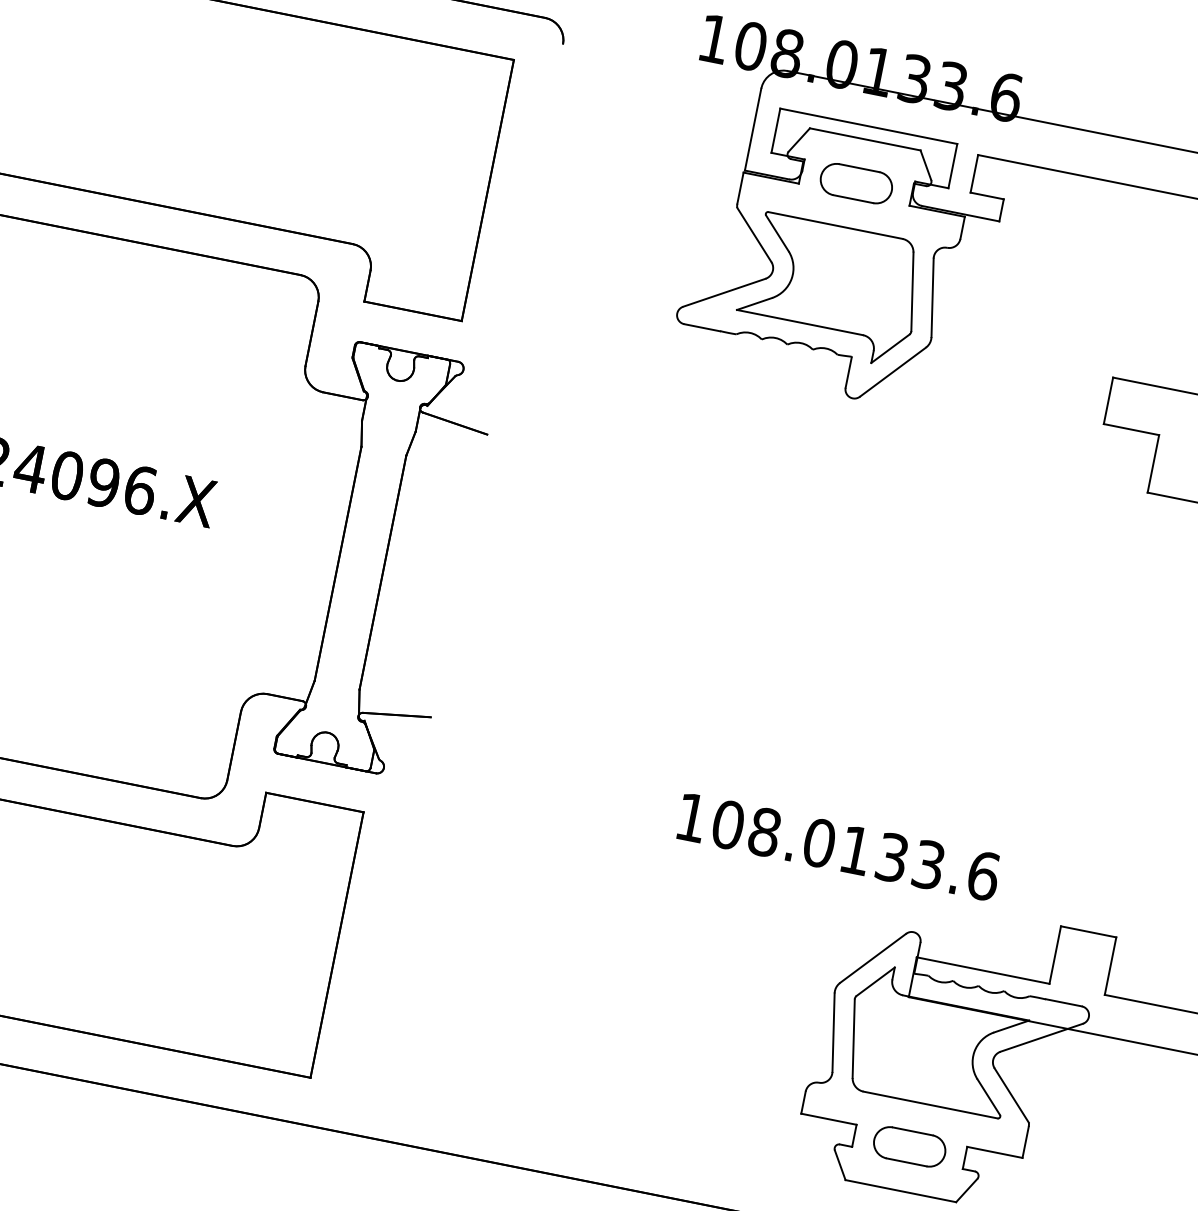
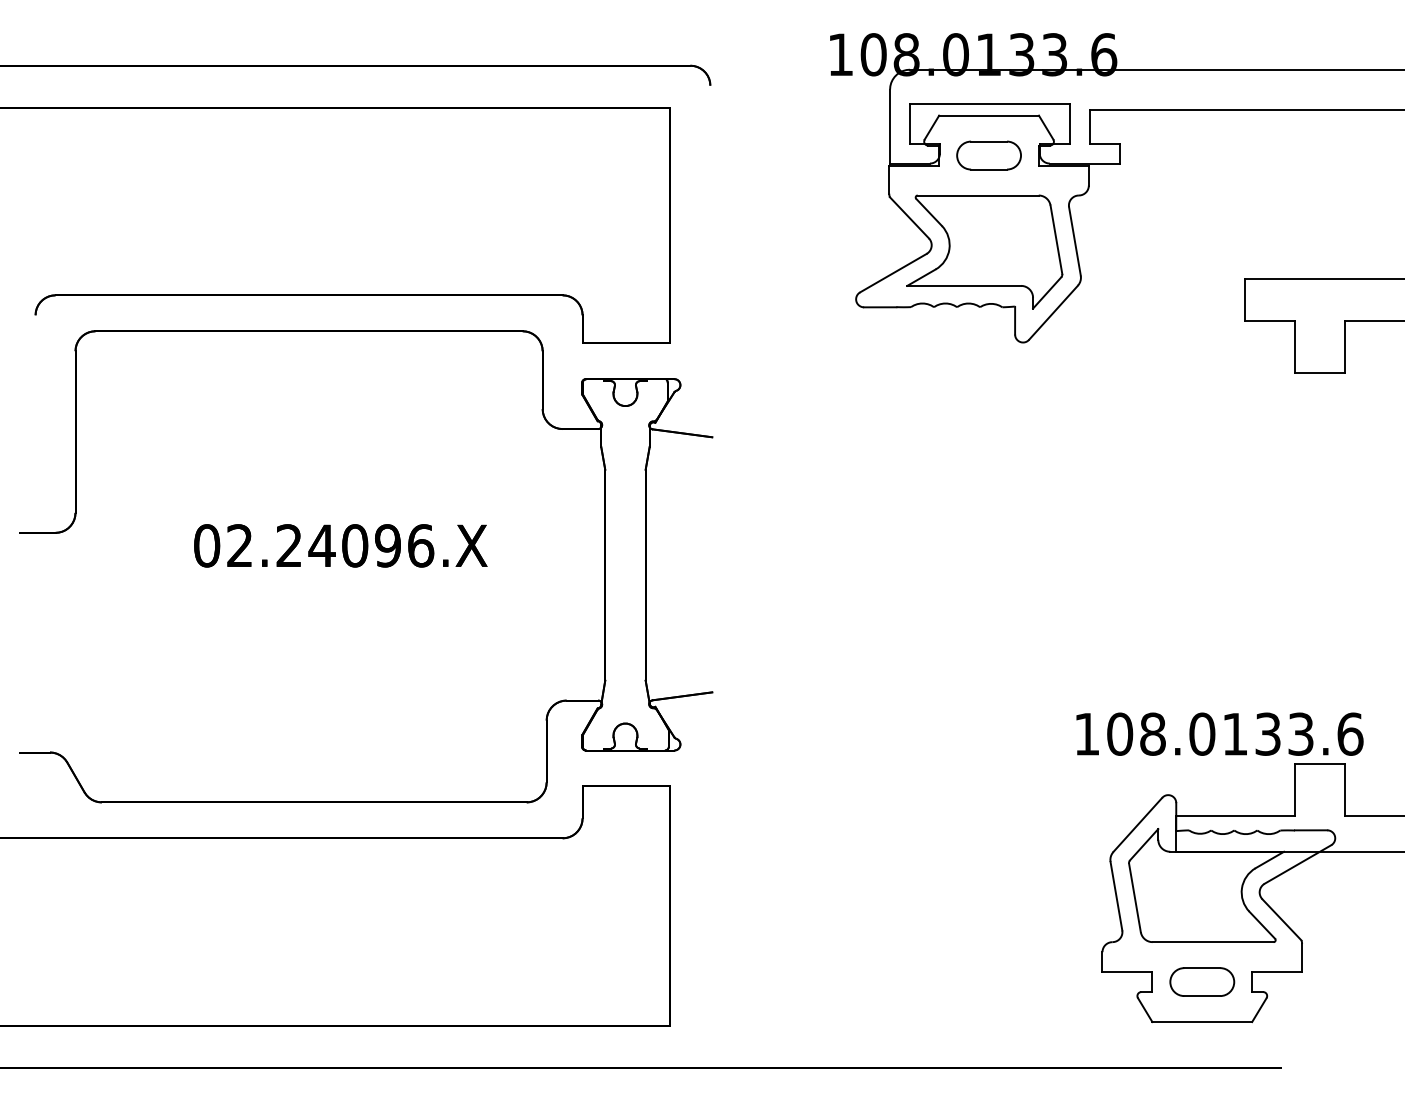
text: (838, 846) -> (1219, 733), moved

